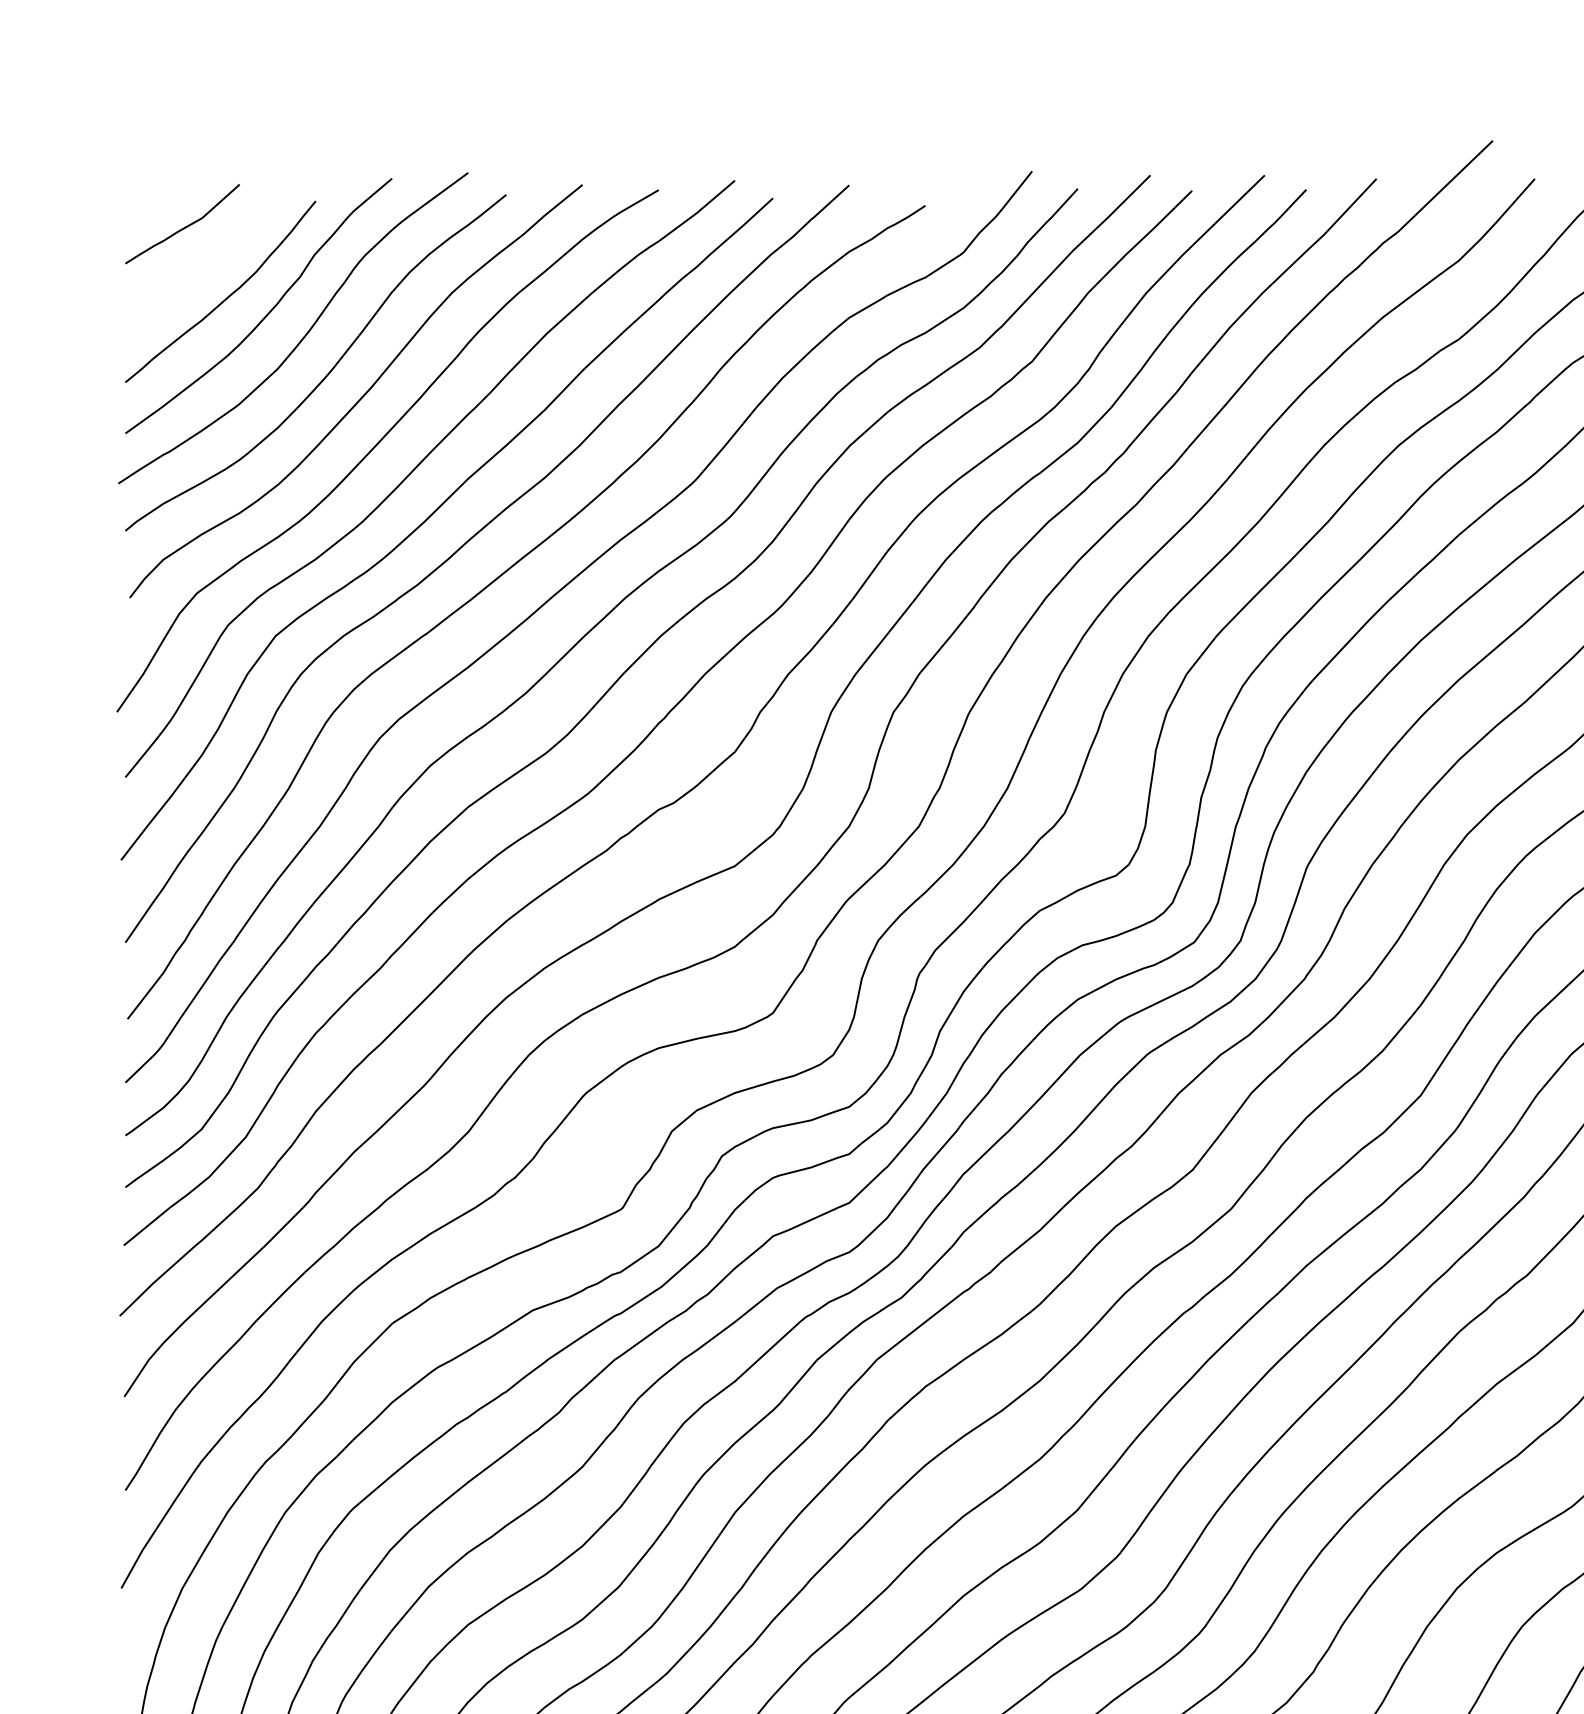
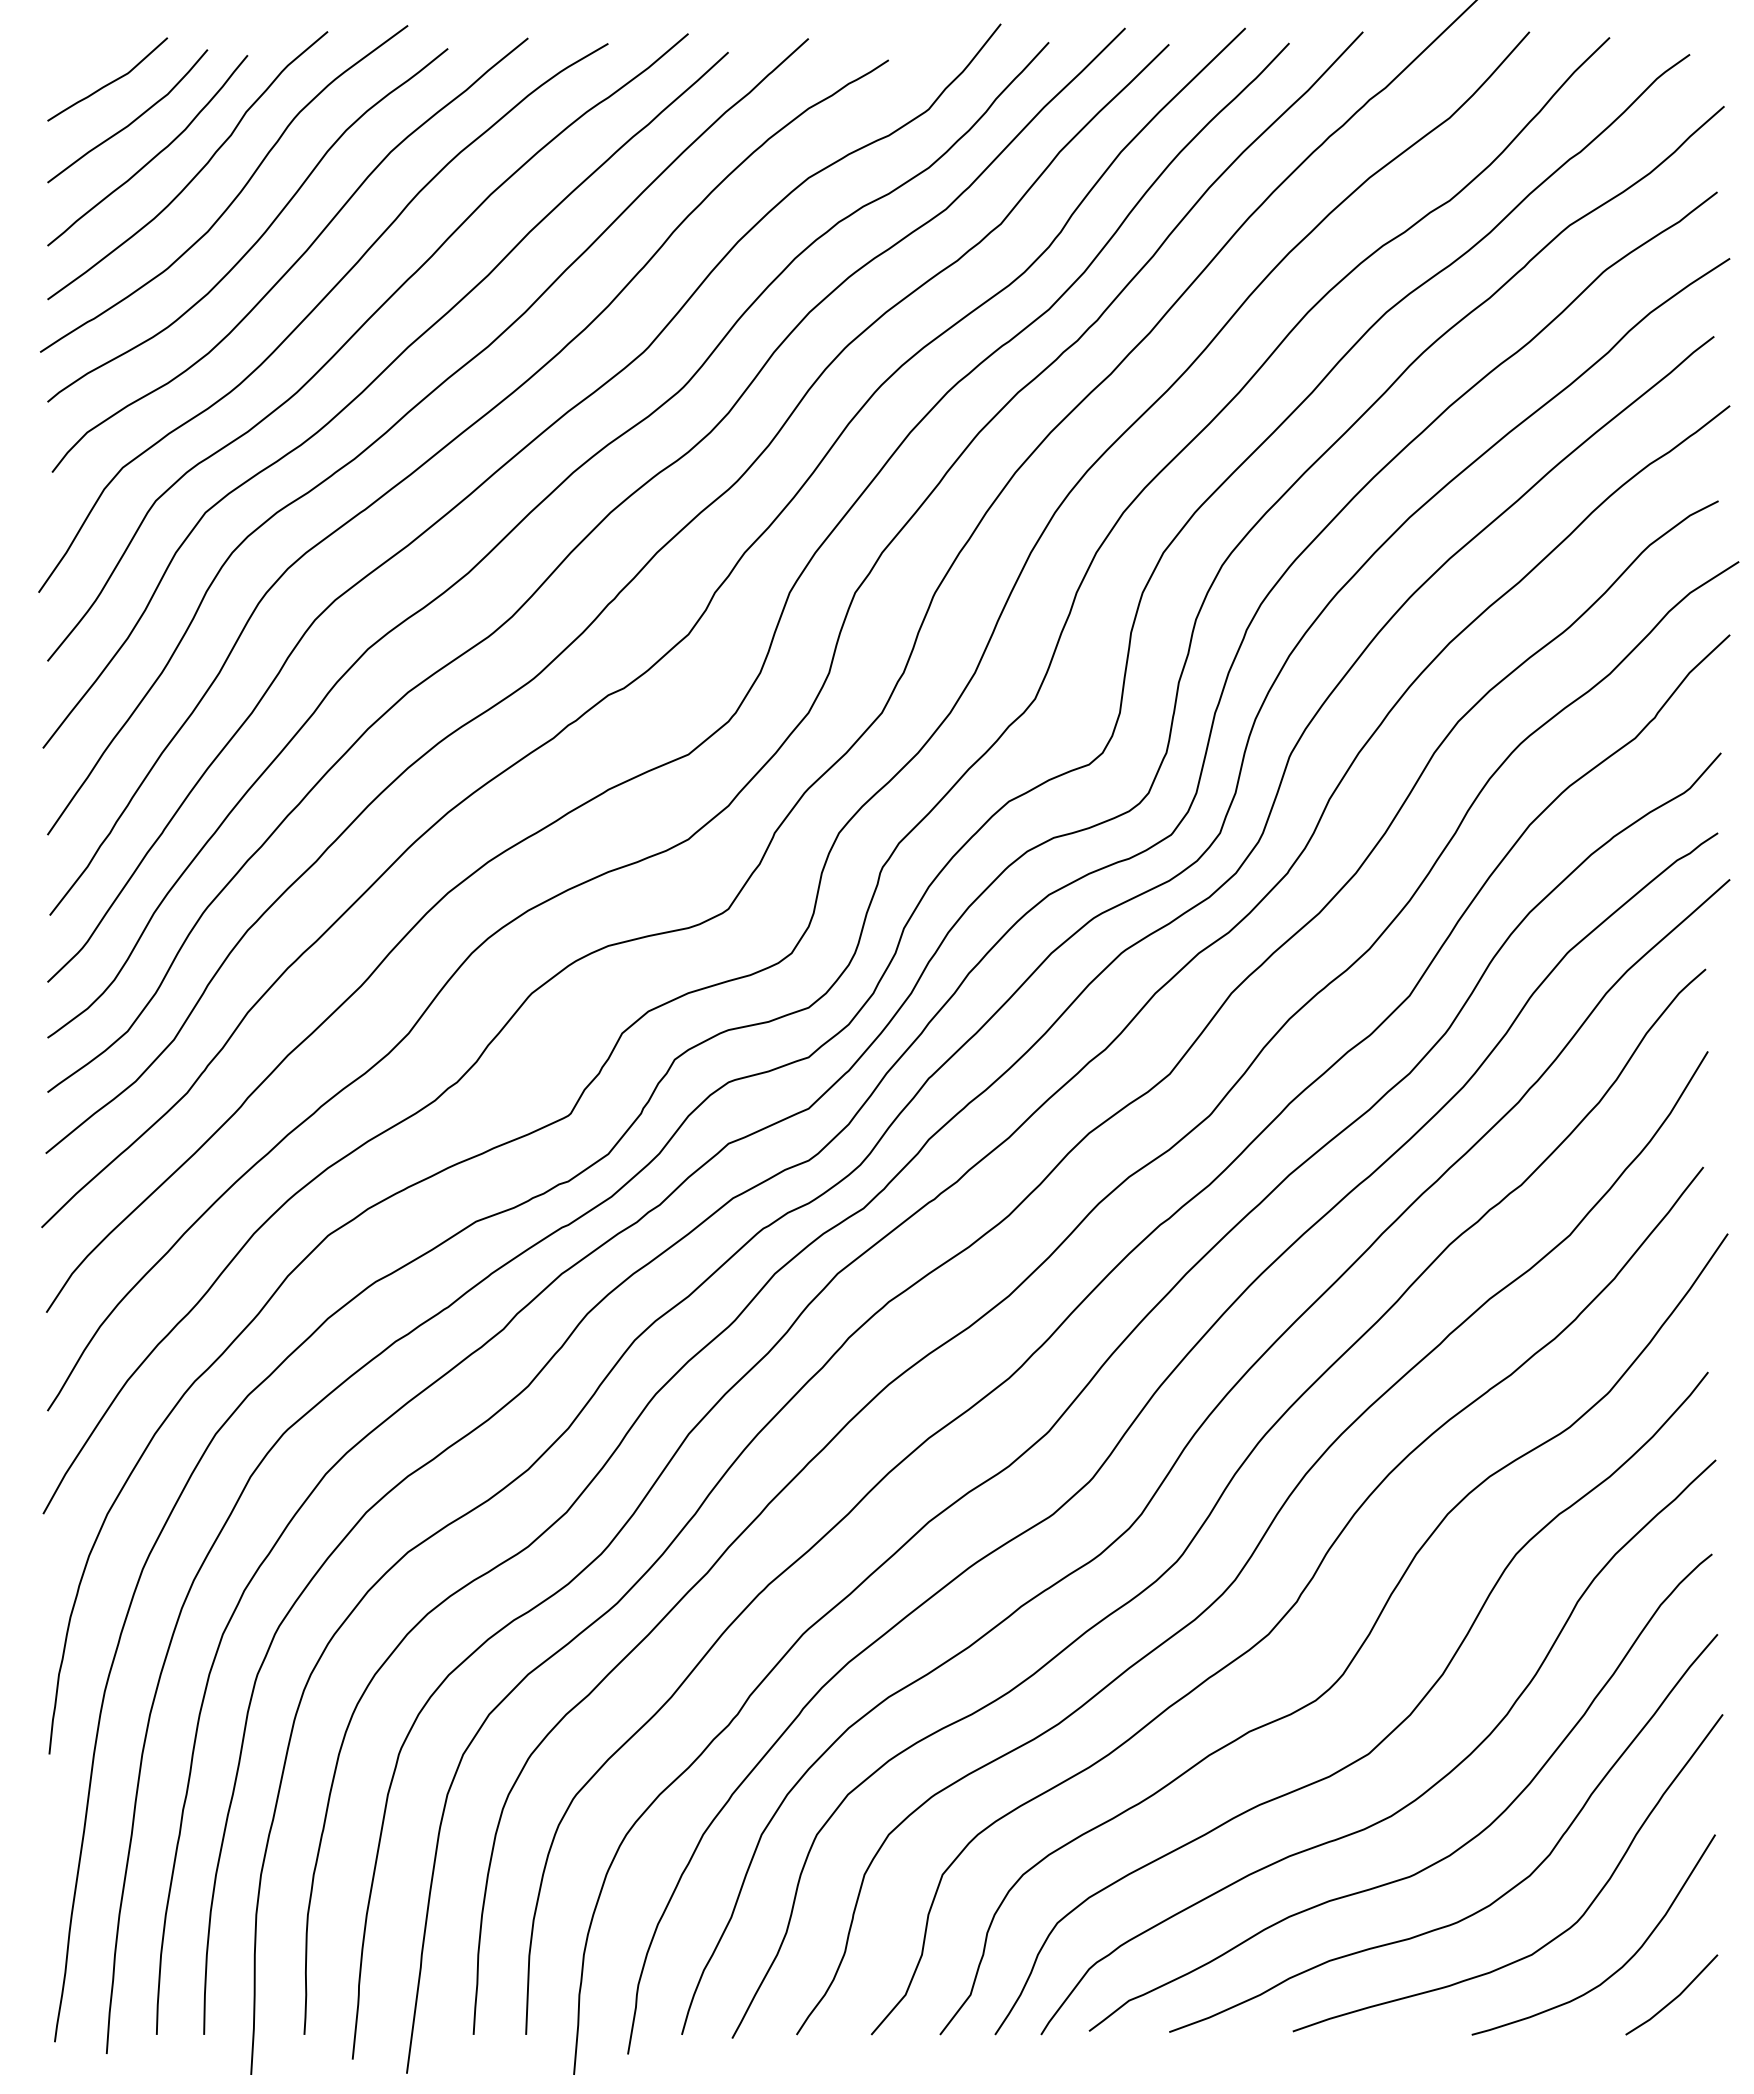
curve: (205, 264) -> (131, 121), added

